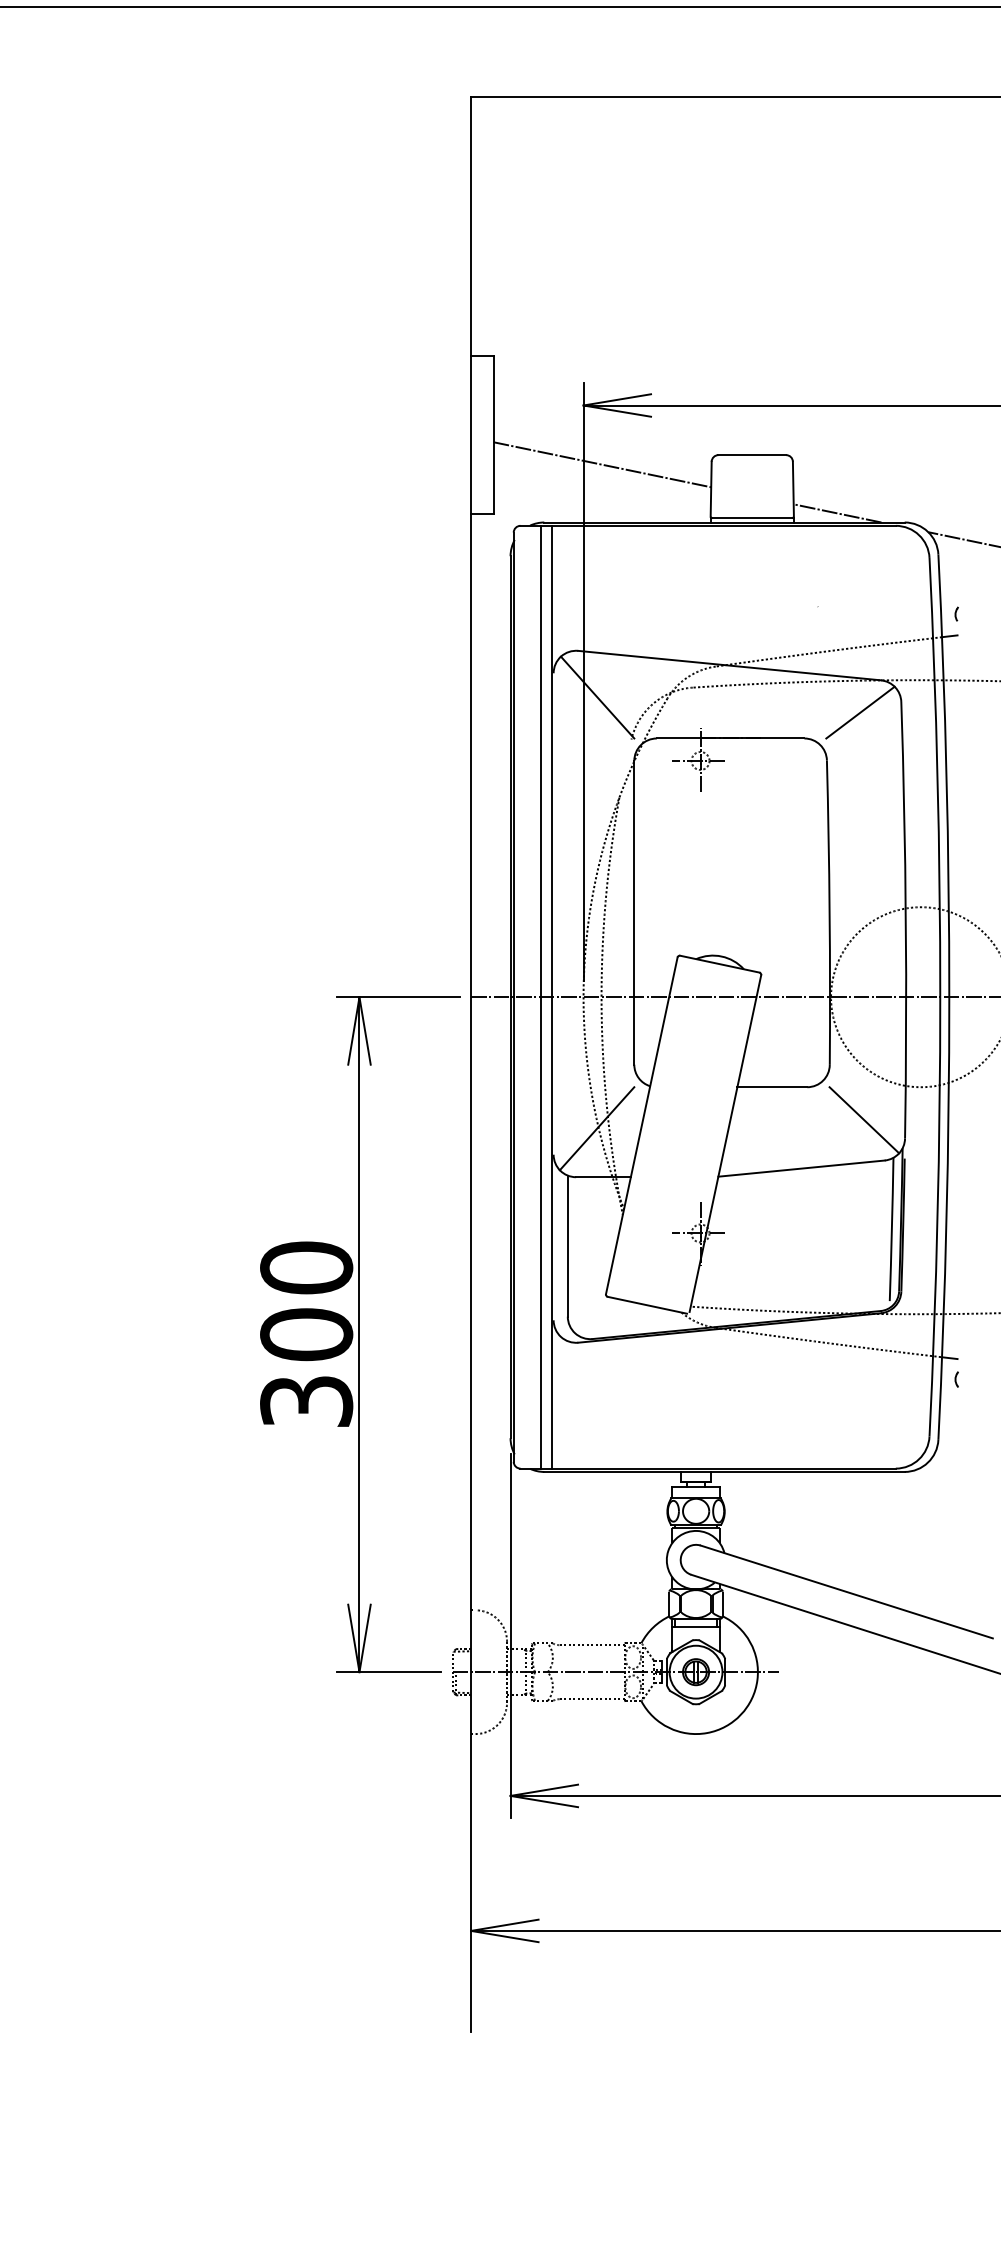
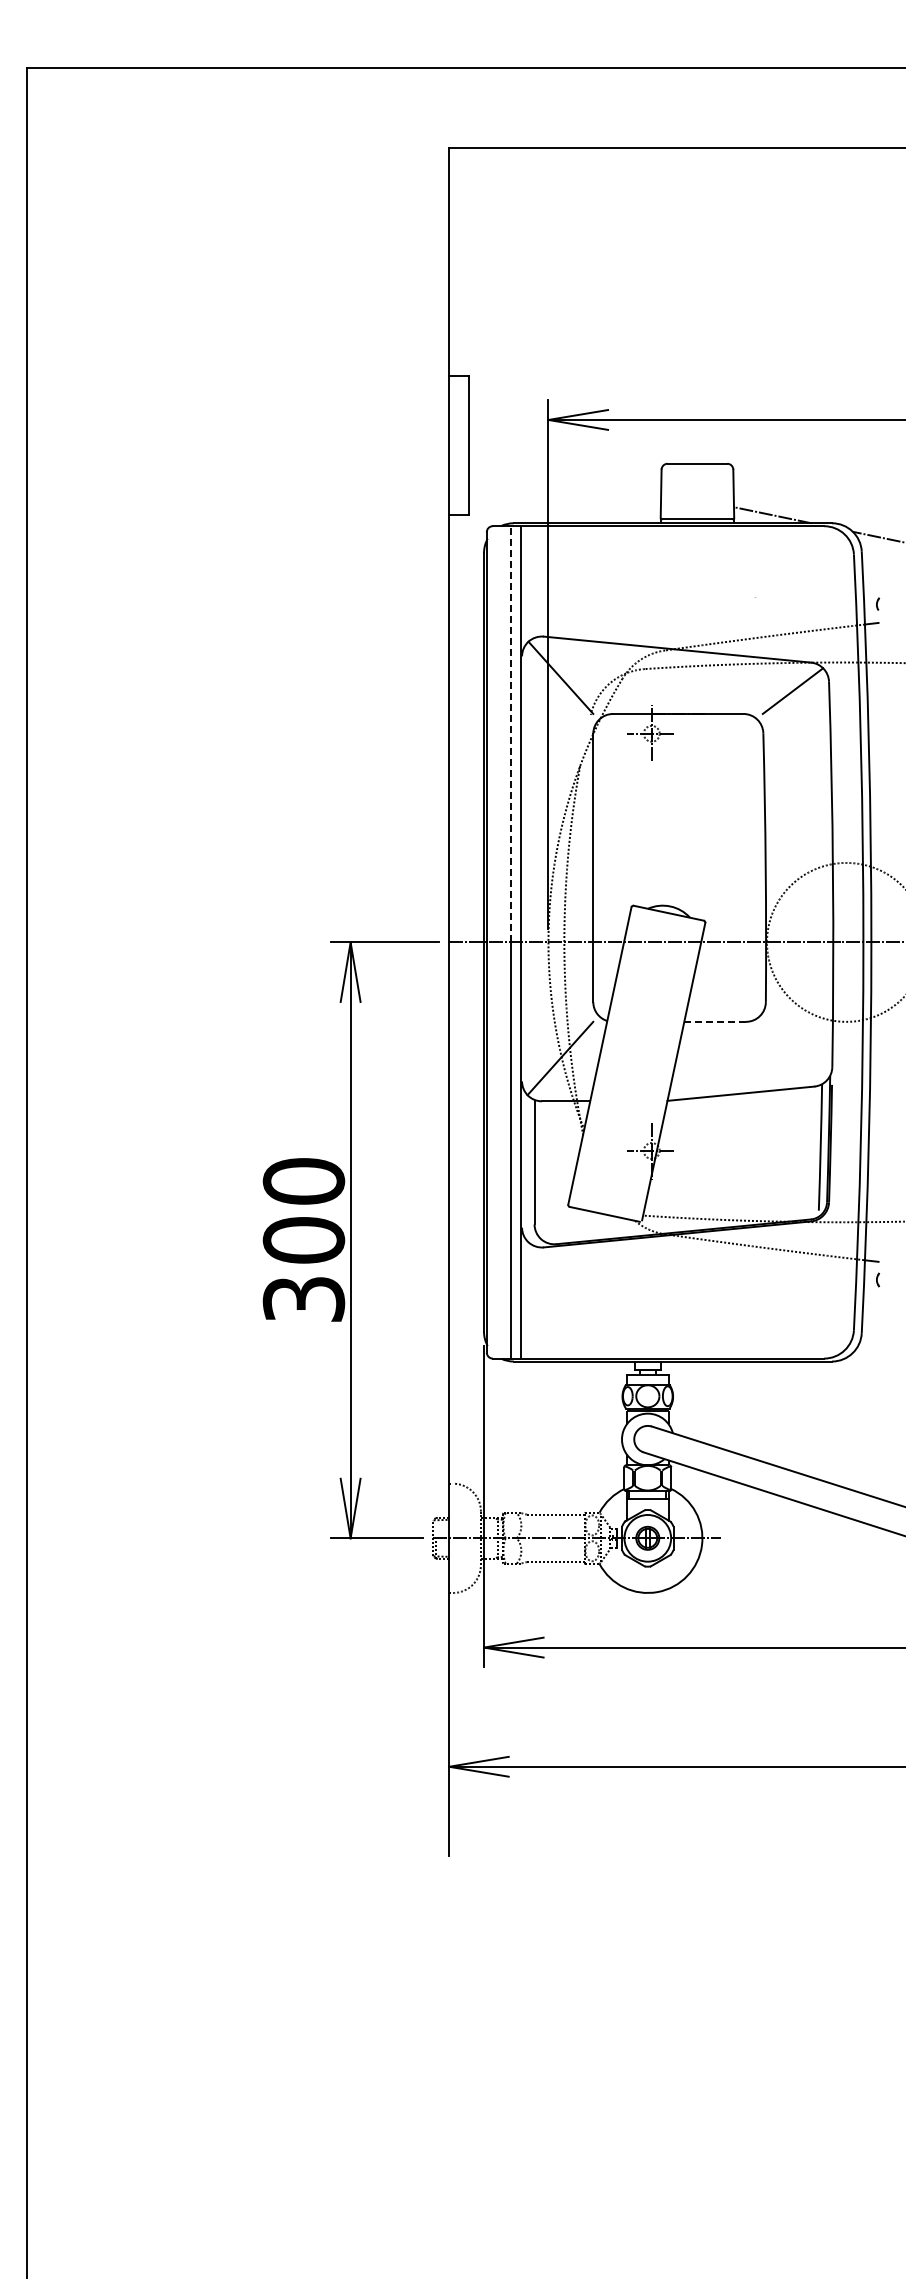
line: (602, 465) -> (565, 472), removed
line: (540, 760) -> (510, 733), solid -> dashed
line: (772, 1086) -> (715, 1021), solid -> dashed
line: (864, 1119) -> (796, 1050), removed

